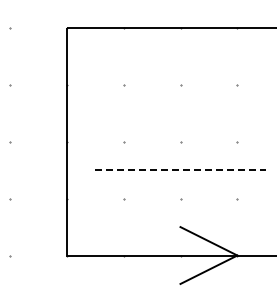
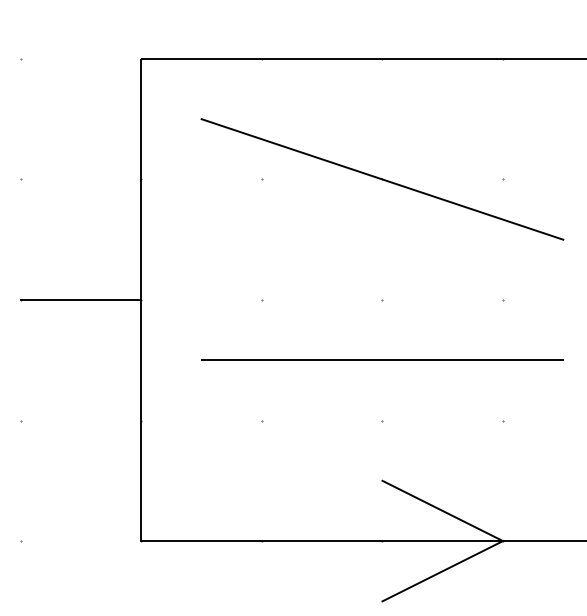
line: (180, 84) -> (382, 178), added
line: (37, 141) -> (79, 299), added
line: (180, 170) -> (382, 360), dashed -> solid

